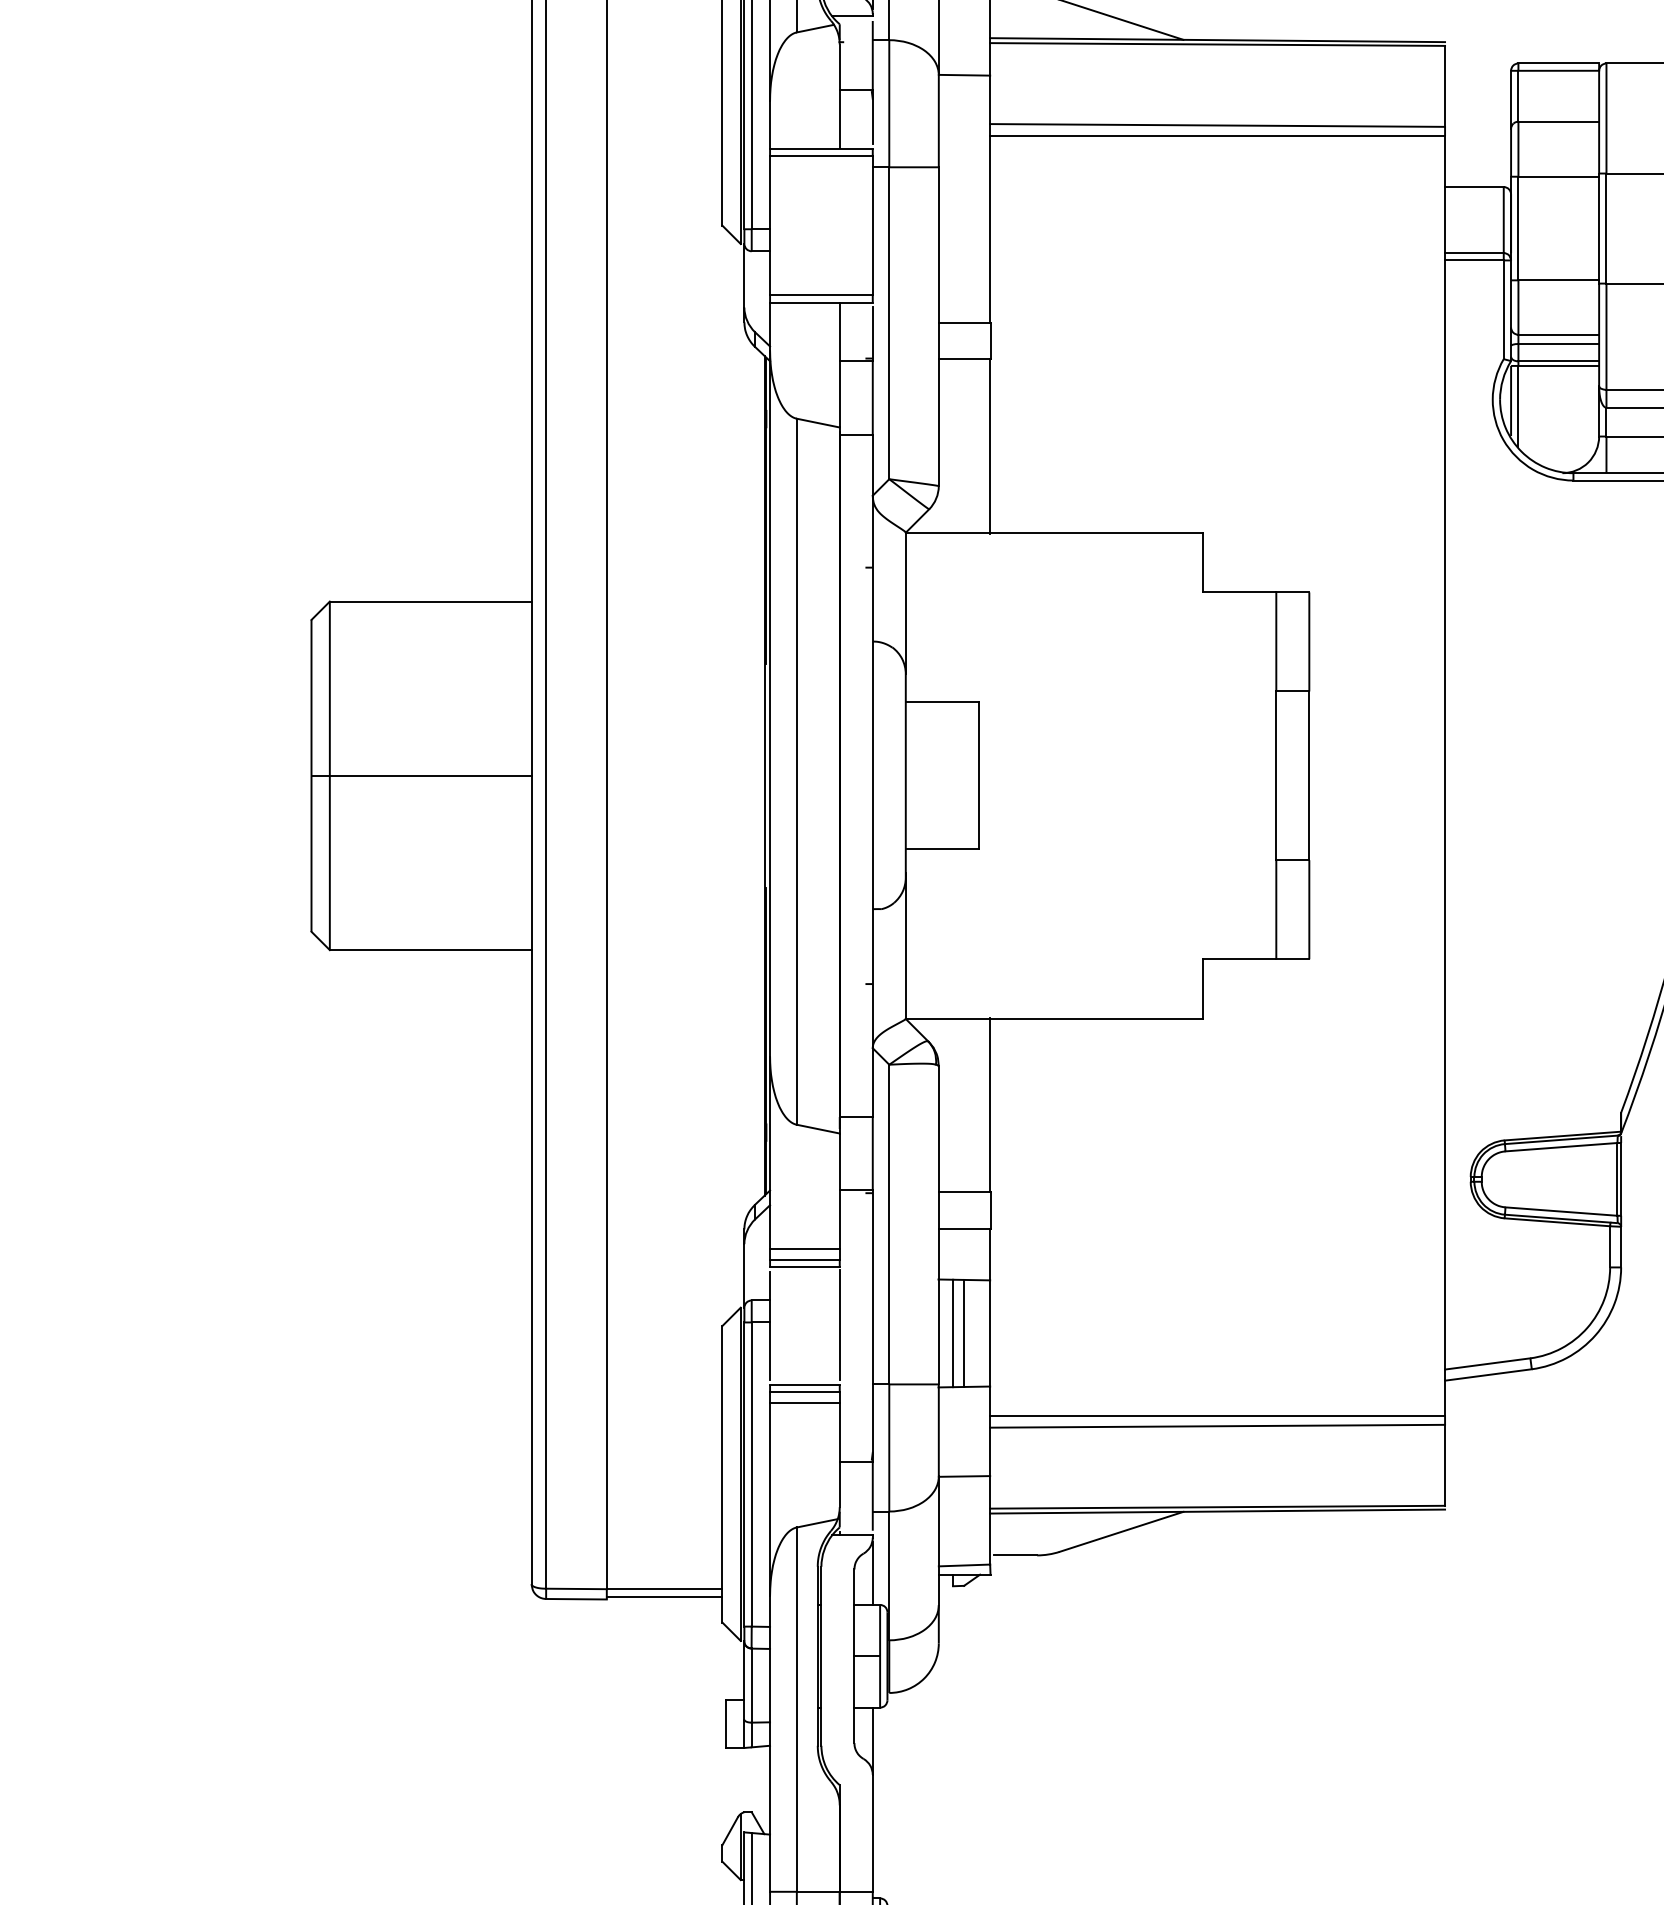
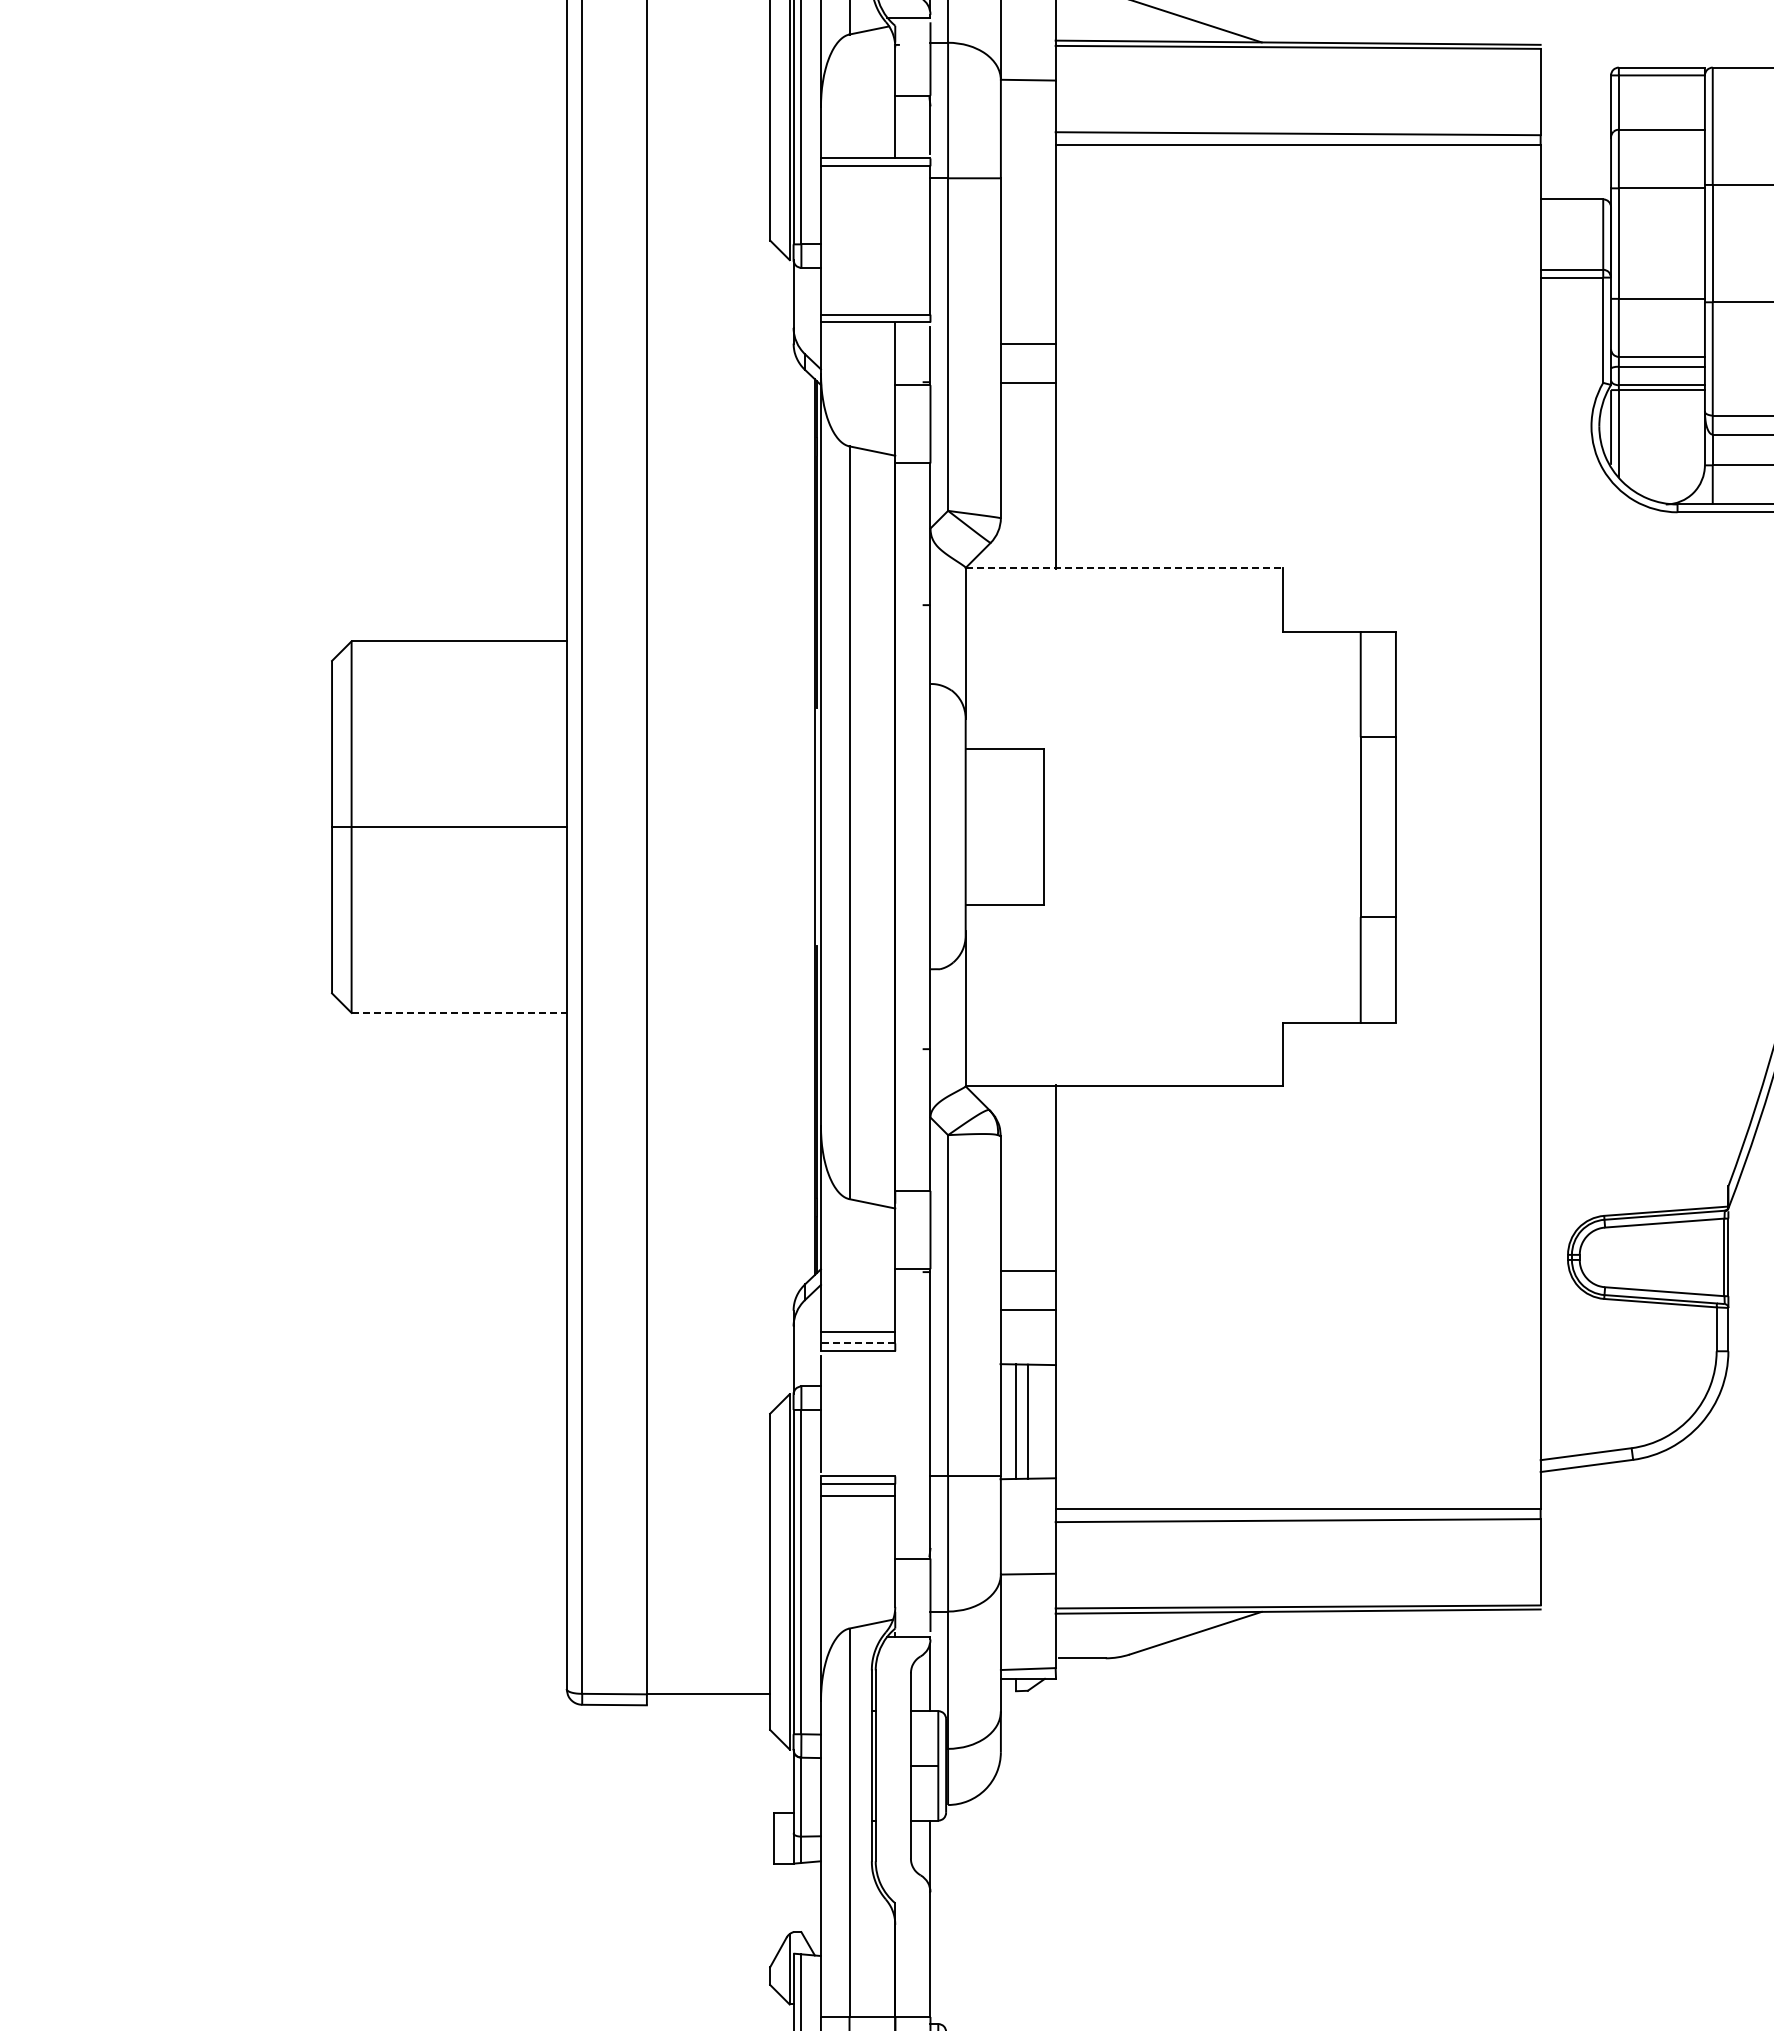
line: (1054, 532) -> (1124, 567), solid -> dashed
line: (431, 949) -> (459, 1012), solid -> dashed
line: (804, 1260) -> (857, 1343), solid -> dashed
line: (839, 1324) -> (895, 1412), removed
line: (664, 1596) -> (708, 1702), removed

